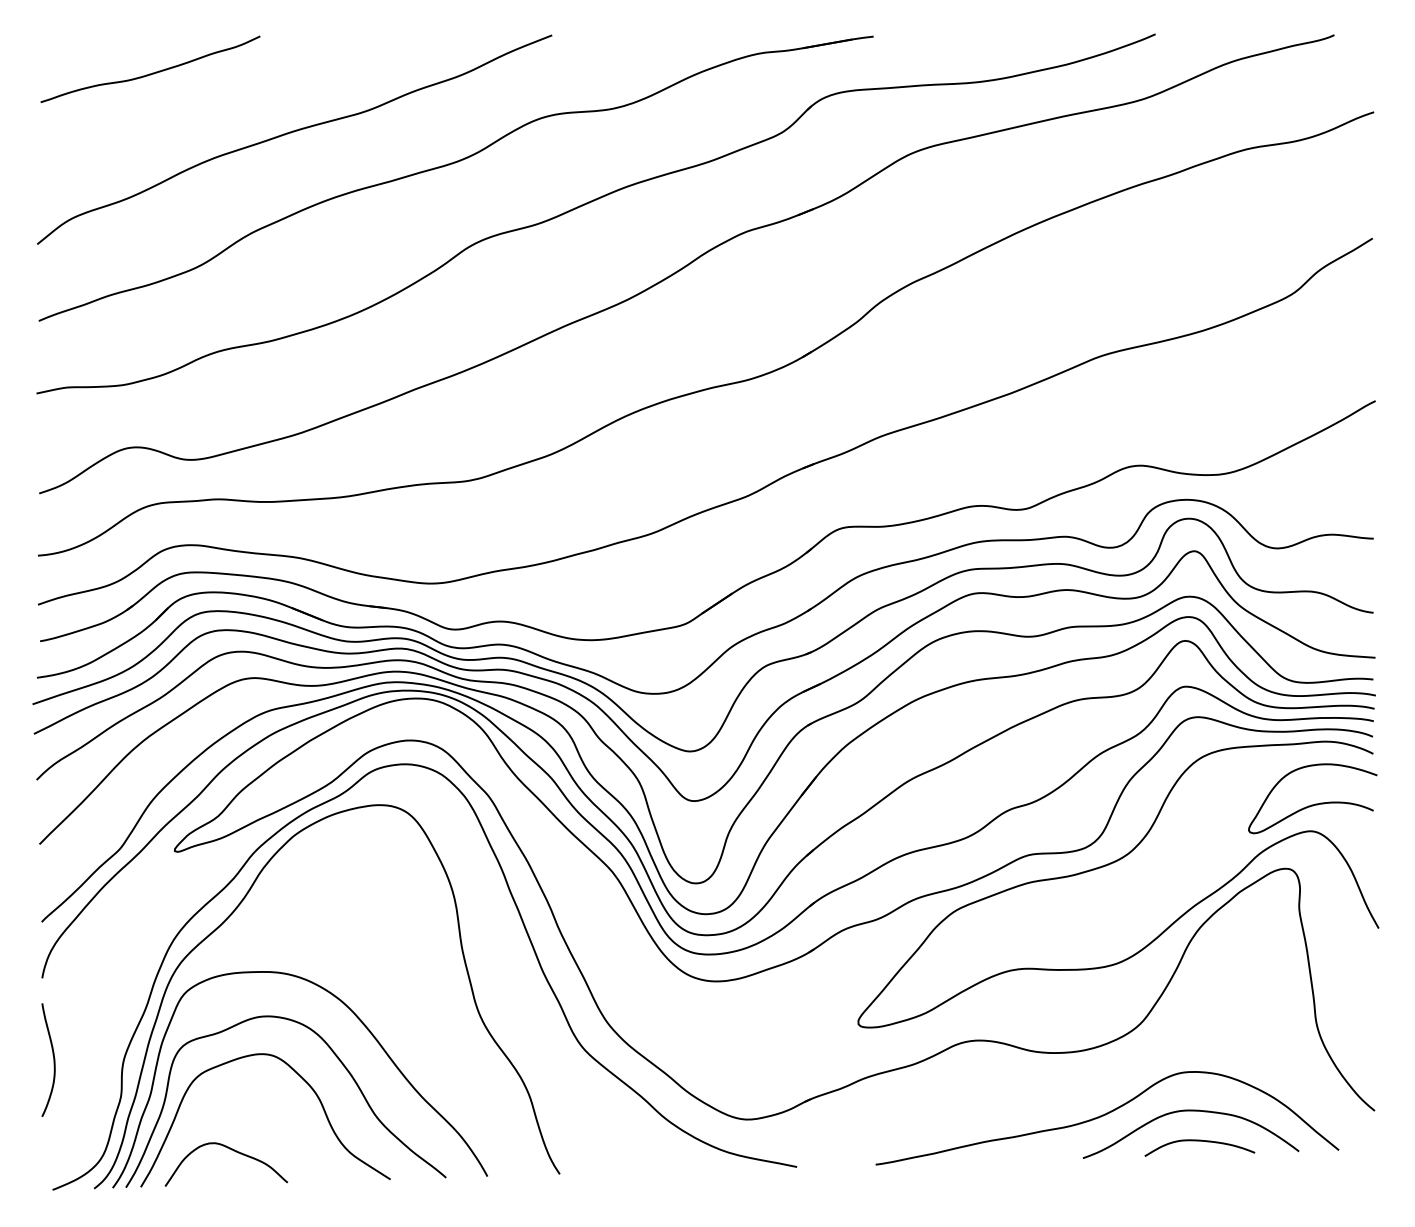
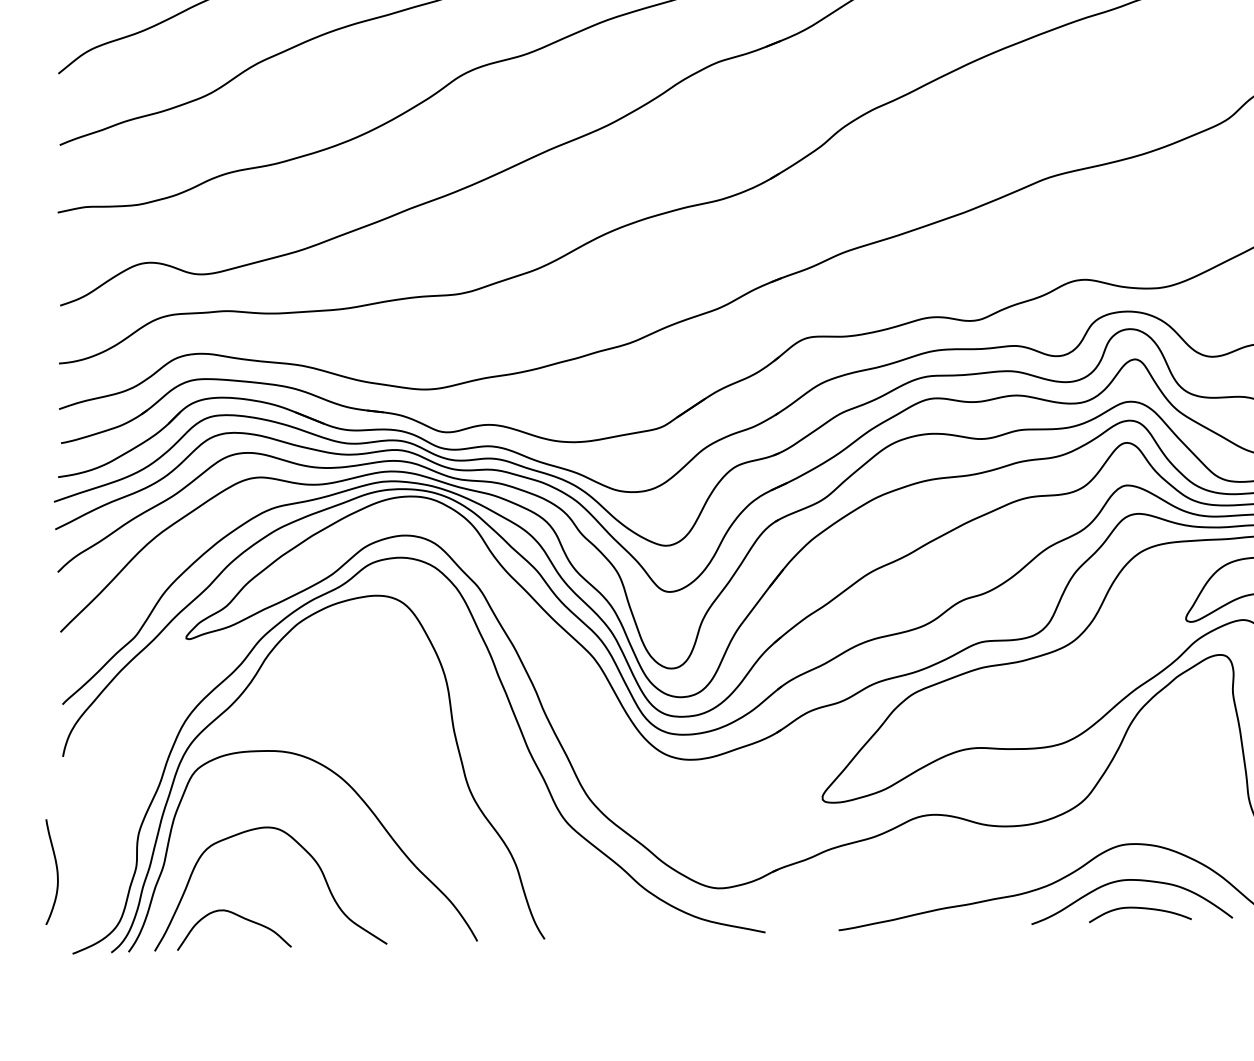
curve: (53, 1059) -> (56, 871), moved
curve: (338, 1060) -> (338, 833), removed

